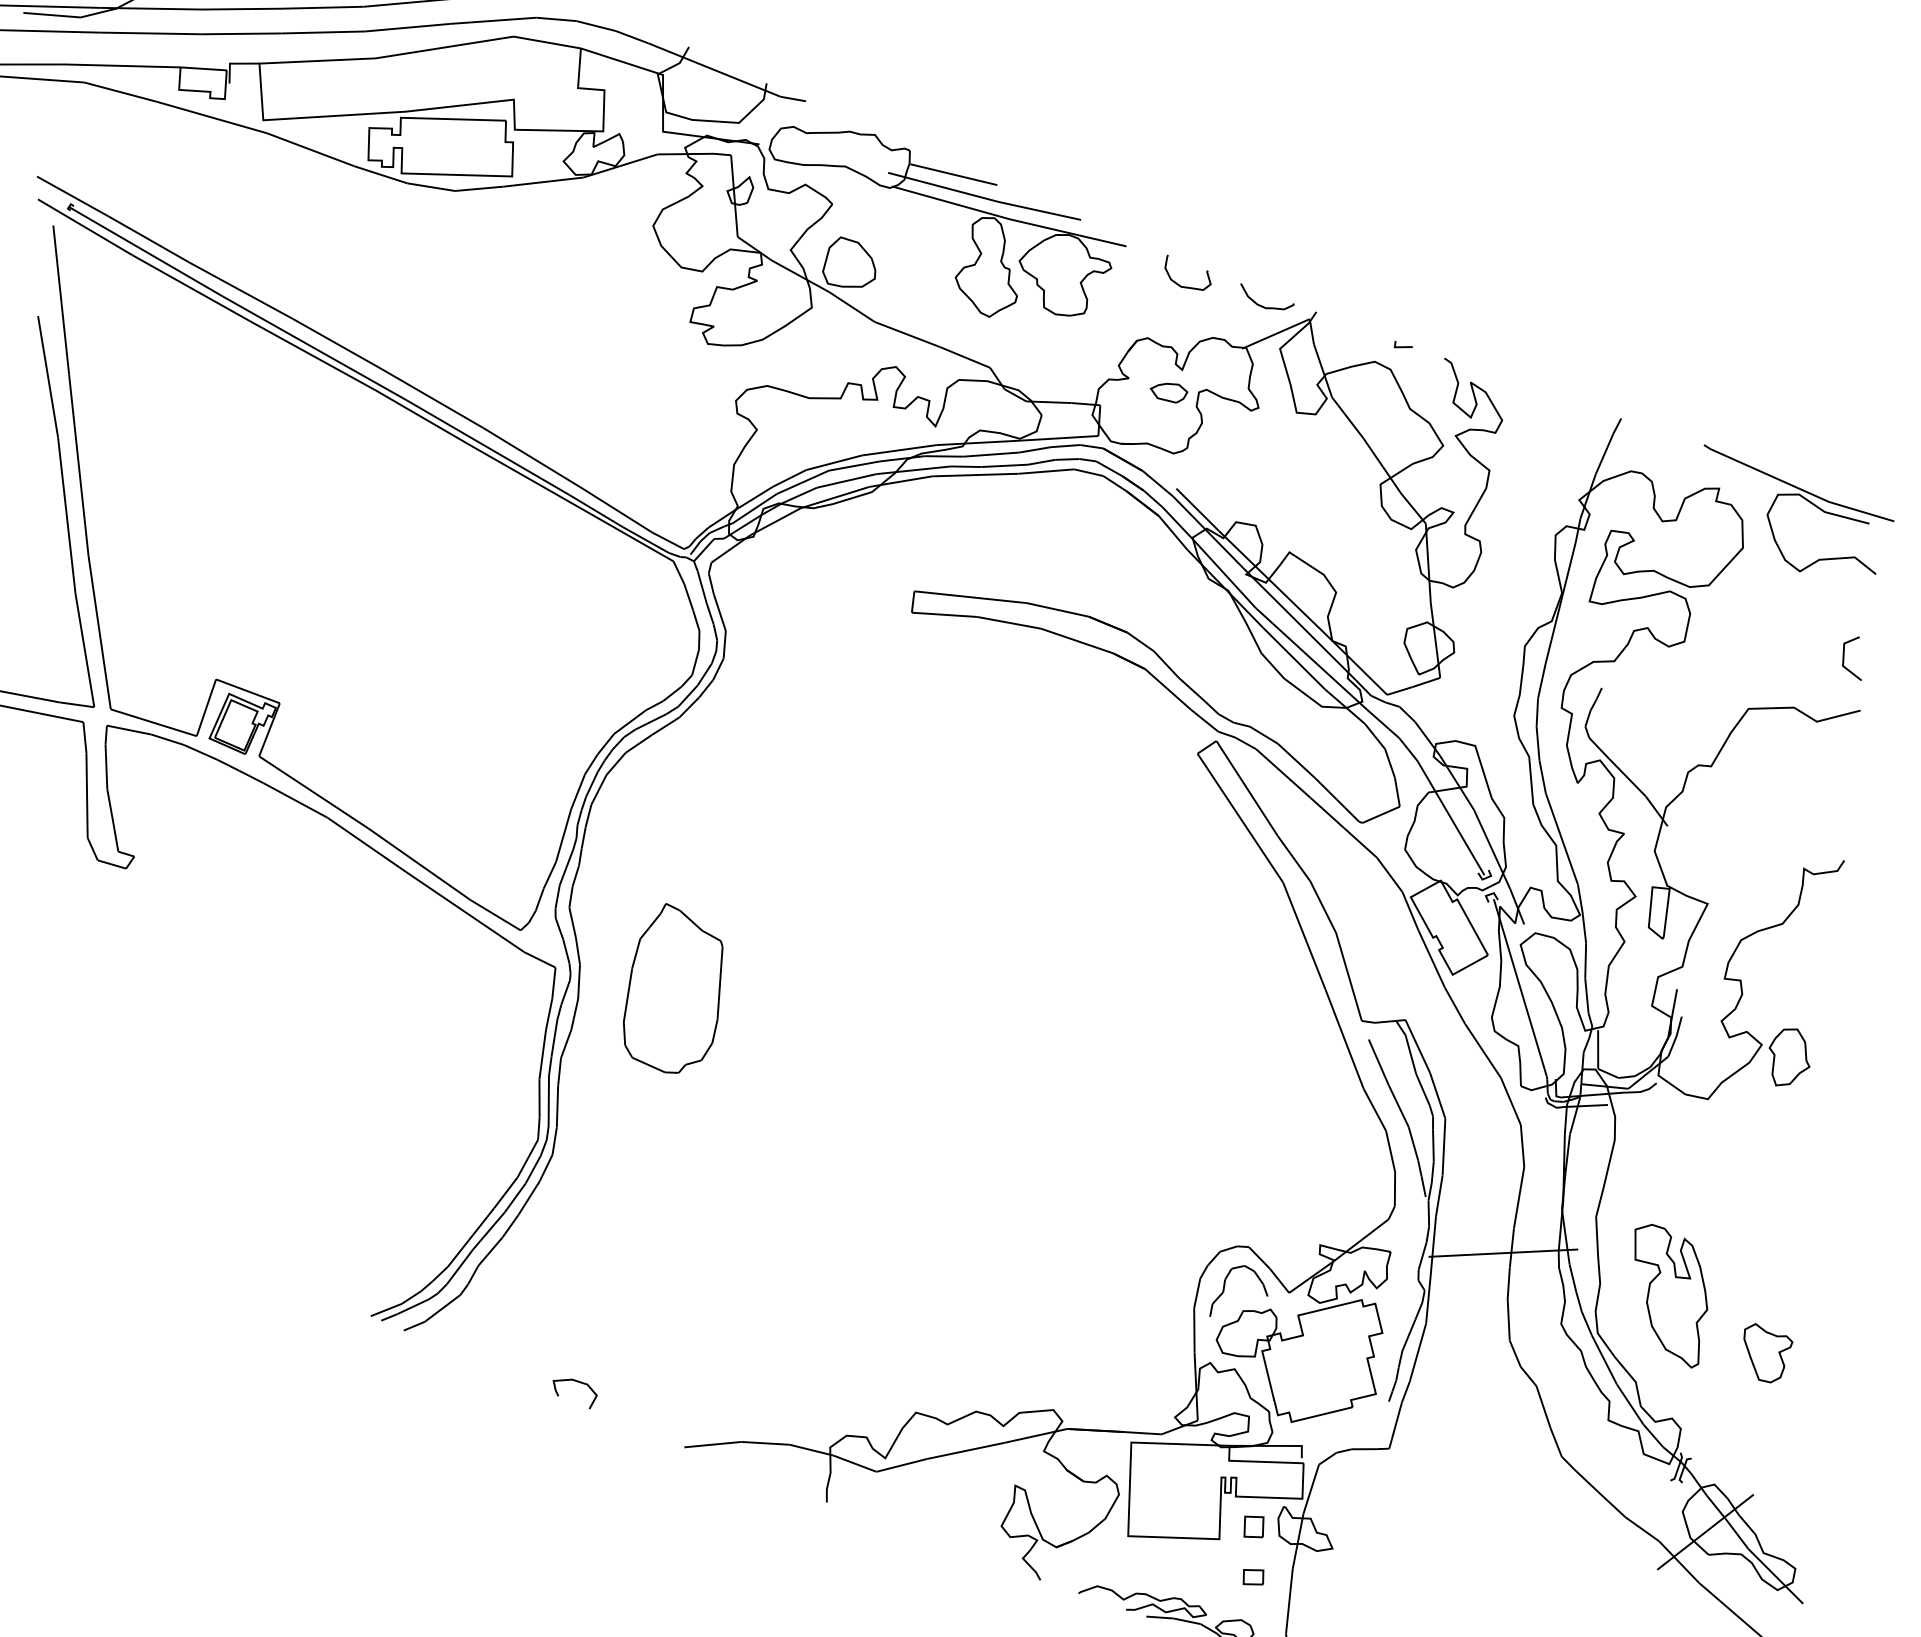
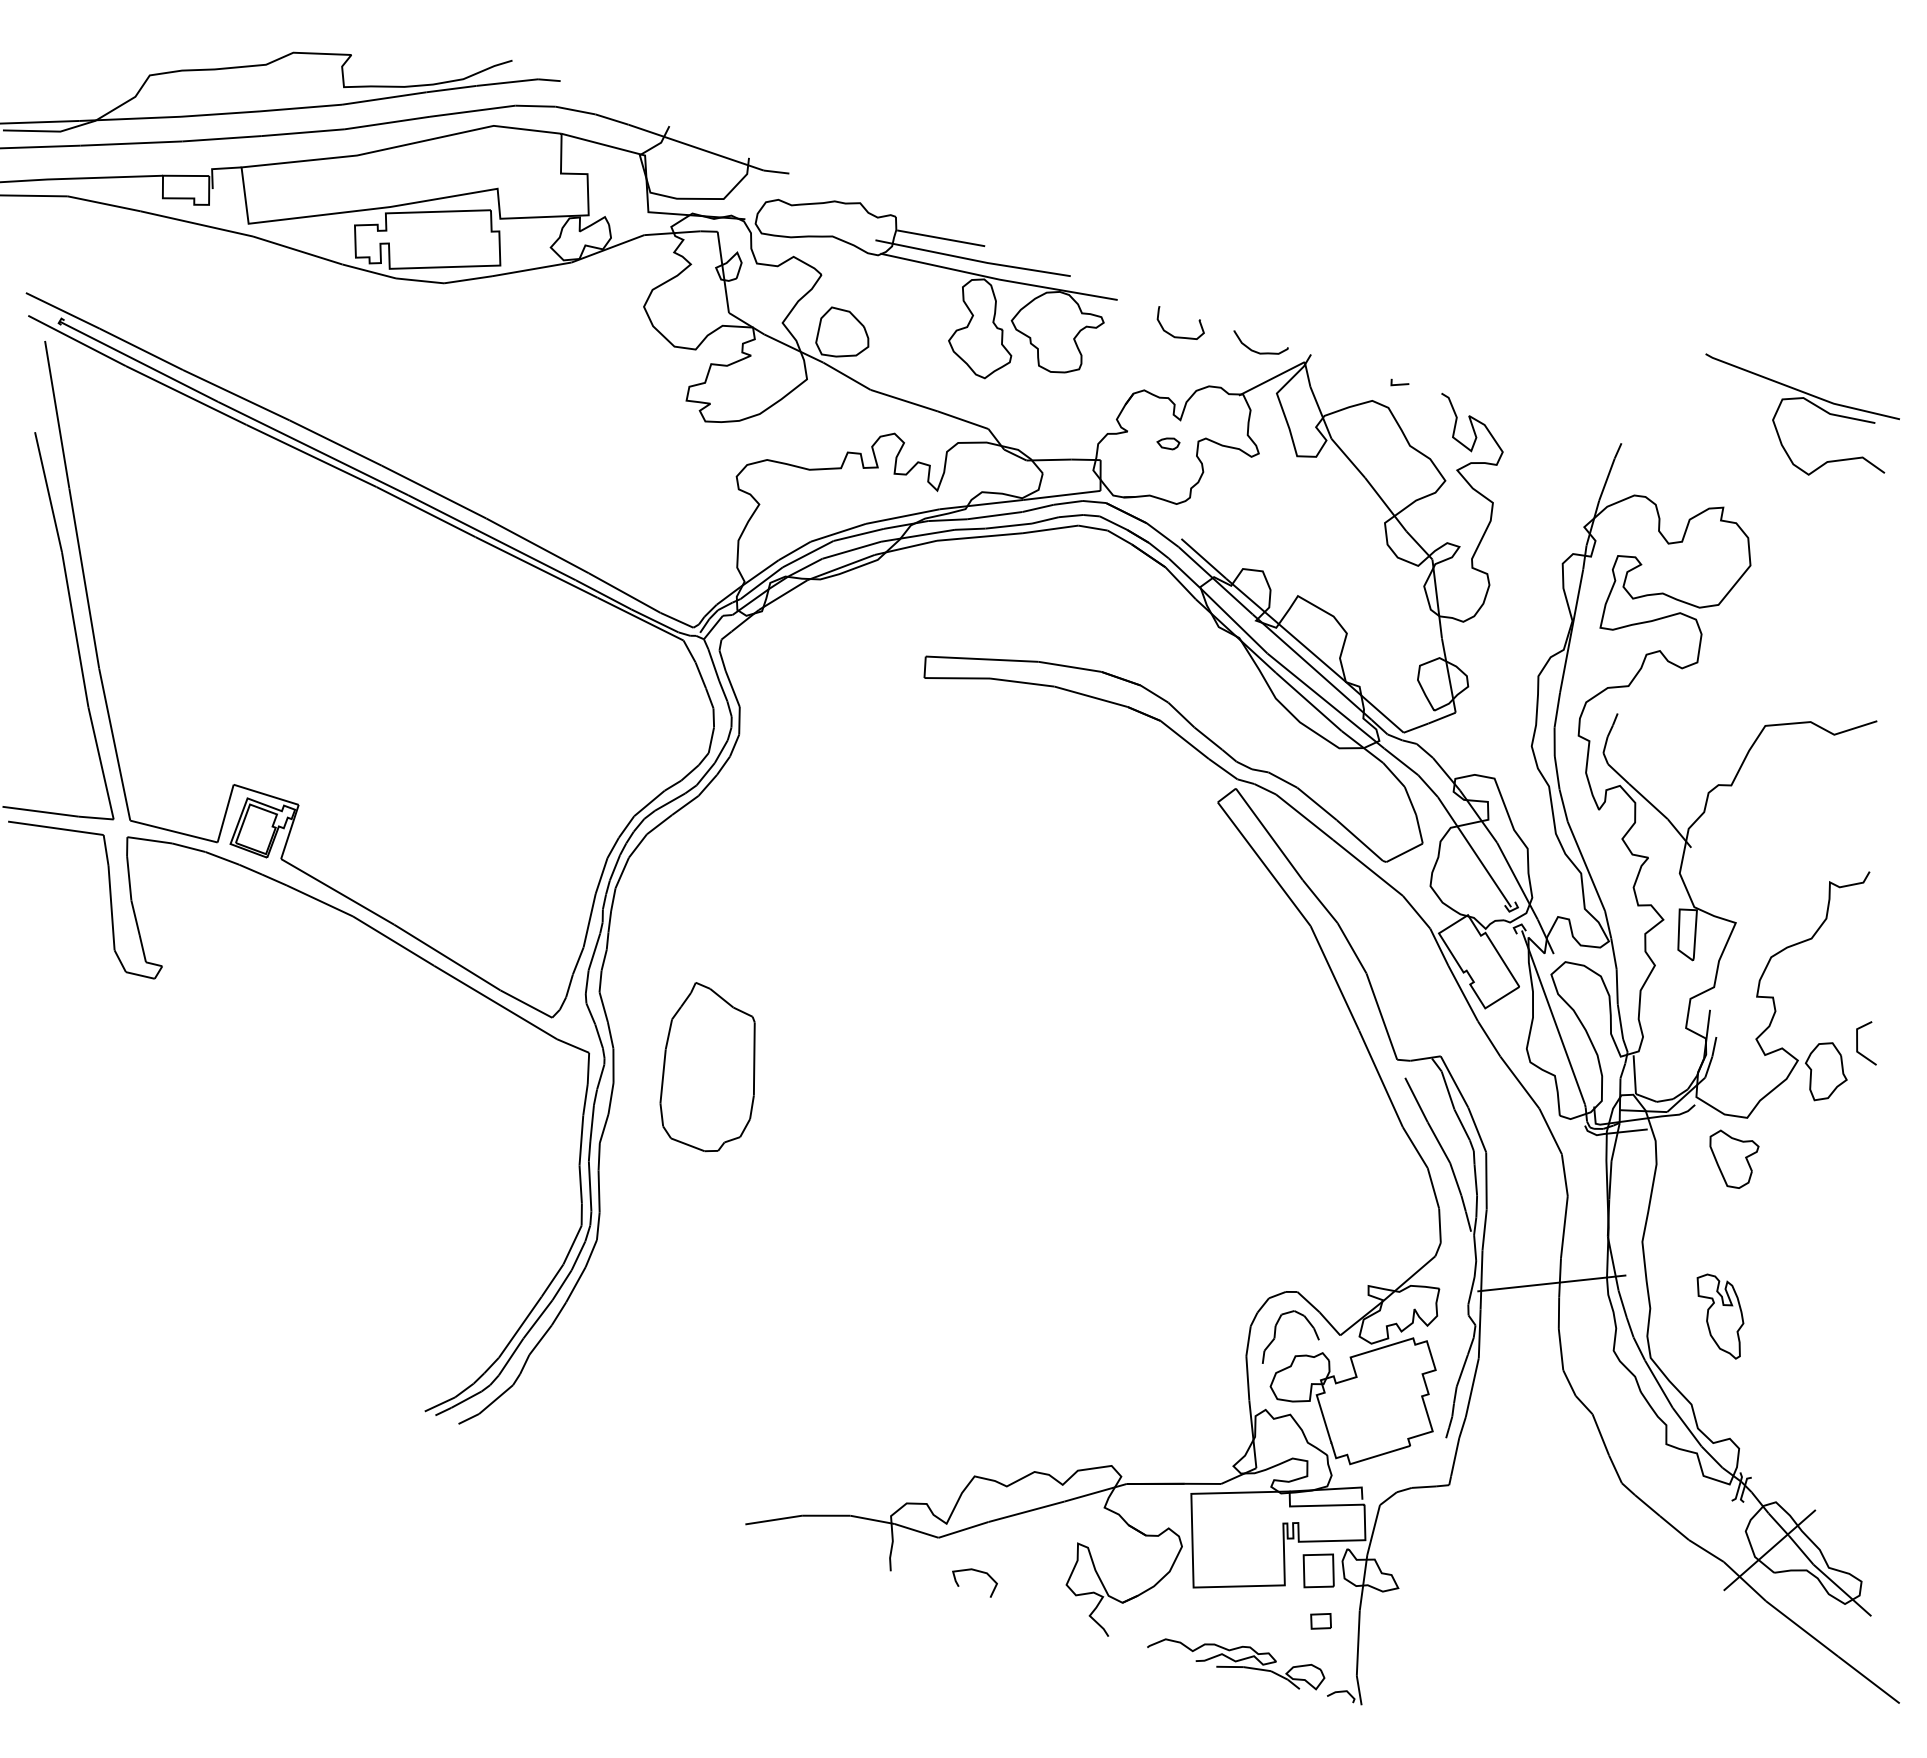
part: (1168, 392) -> (1168, 443), size x0.6
part: (1803, 499) -> (1808, 402), moved
line: (1843, 657) -> (1857, 1043), moved
part: (1669, 1295) -> (1720, 1316), size x0.6
part: (1767, 1352) -> (1734, 1158), moved
curve: (576, 1382) -> (975, 1571), moved
part: (1253, 1527) -> (1318, 1571), size x1.6

